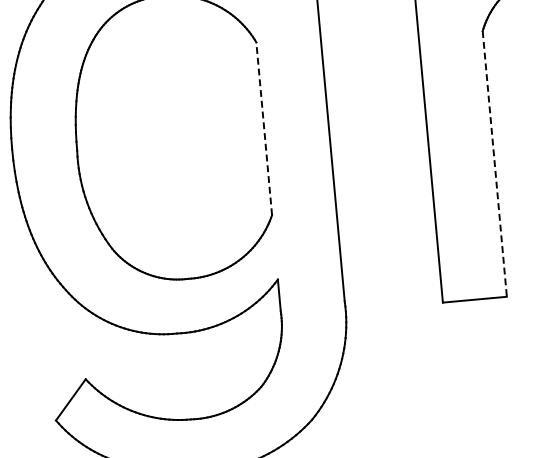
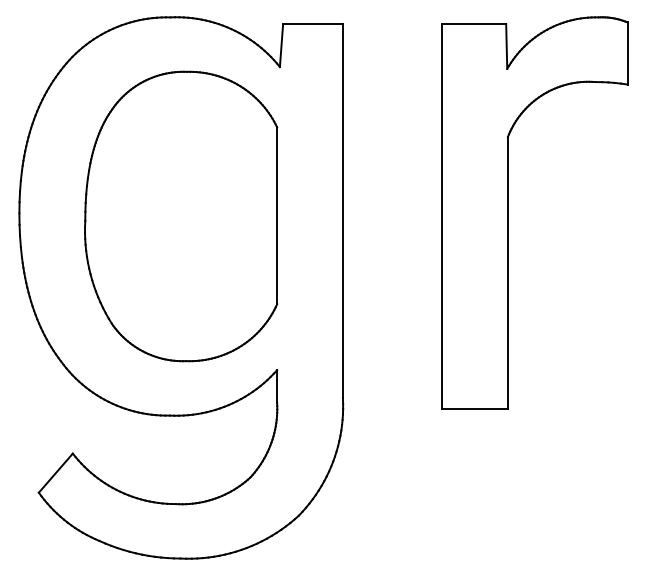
line: (264, 128) -> (277, 215), dashed -> solid
line: (494, 163) -> (507, 272), dashed -> solid

